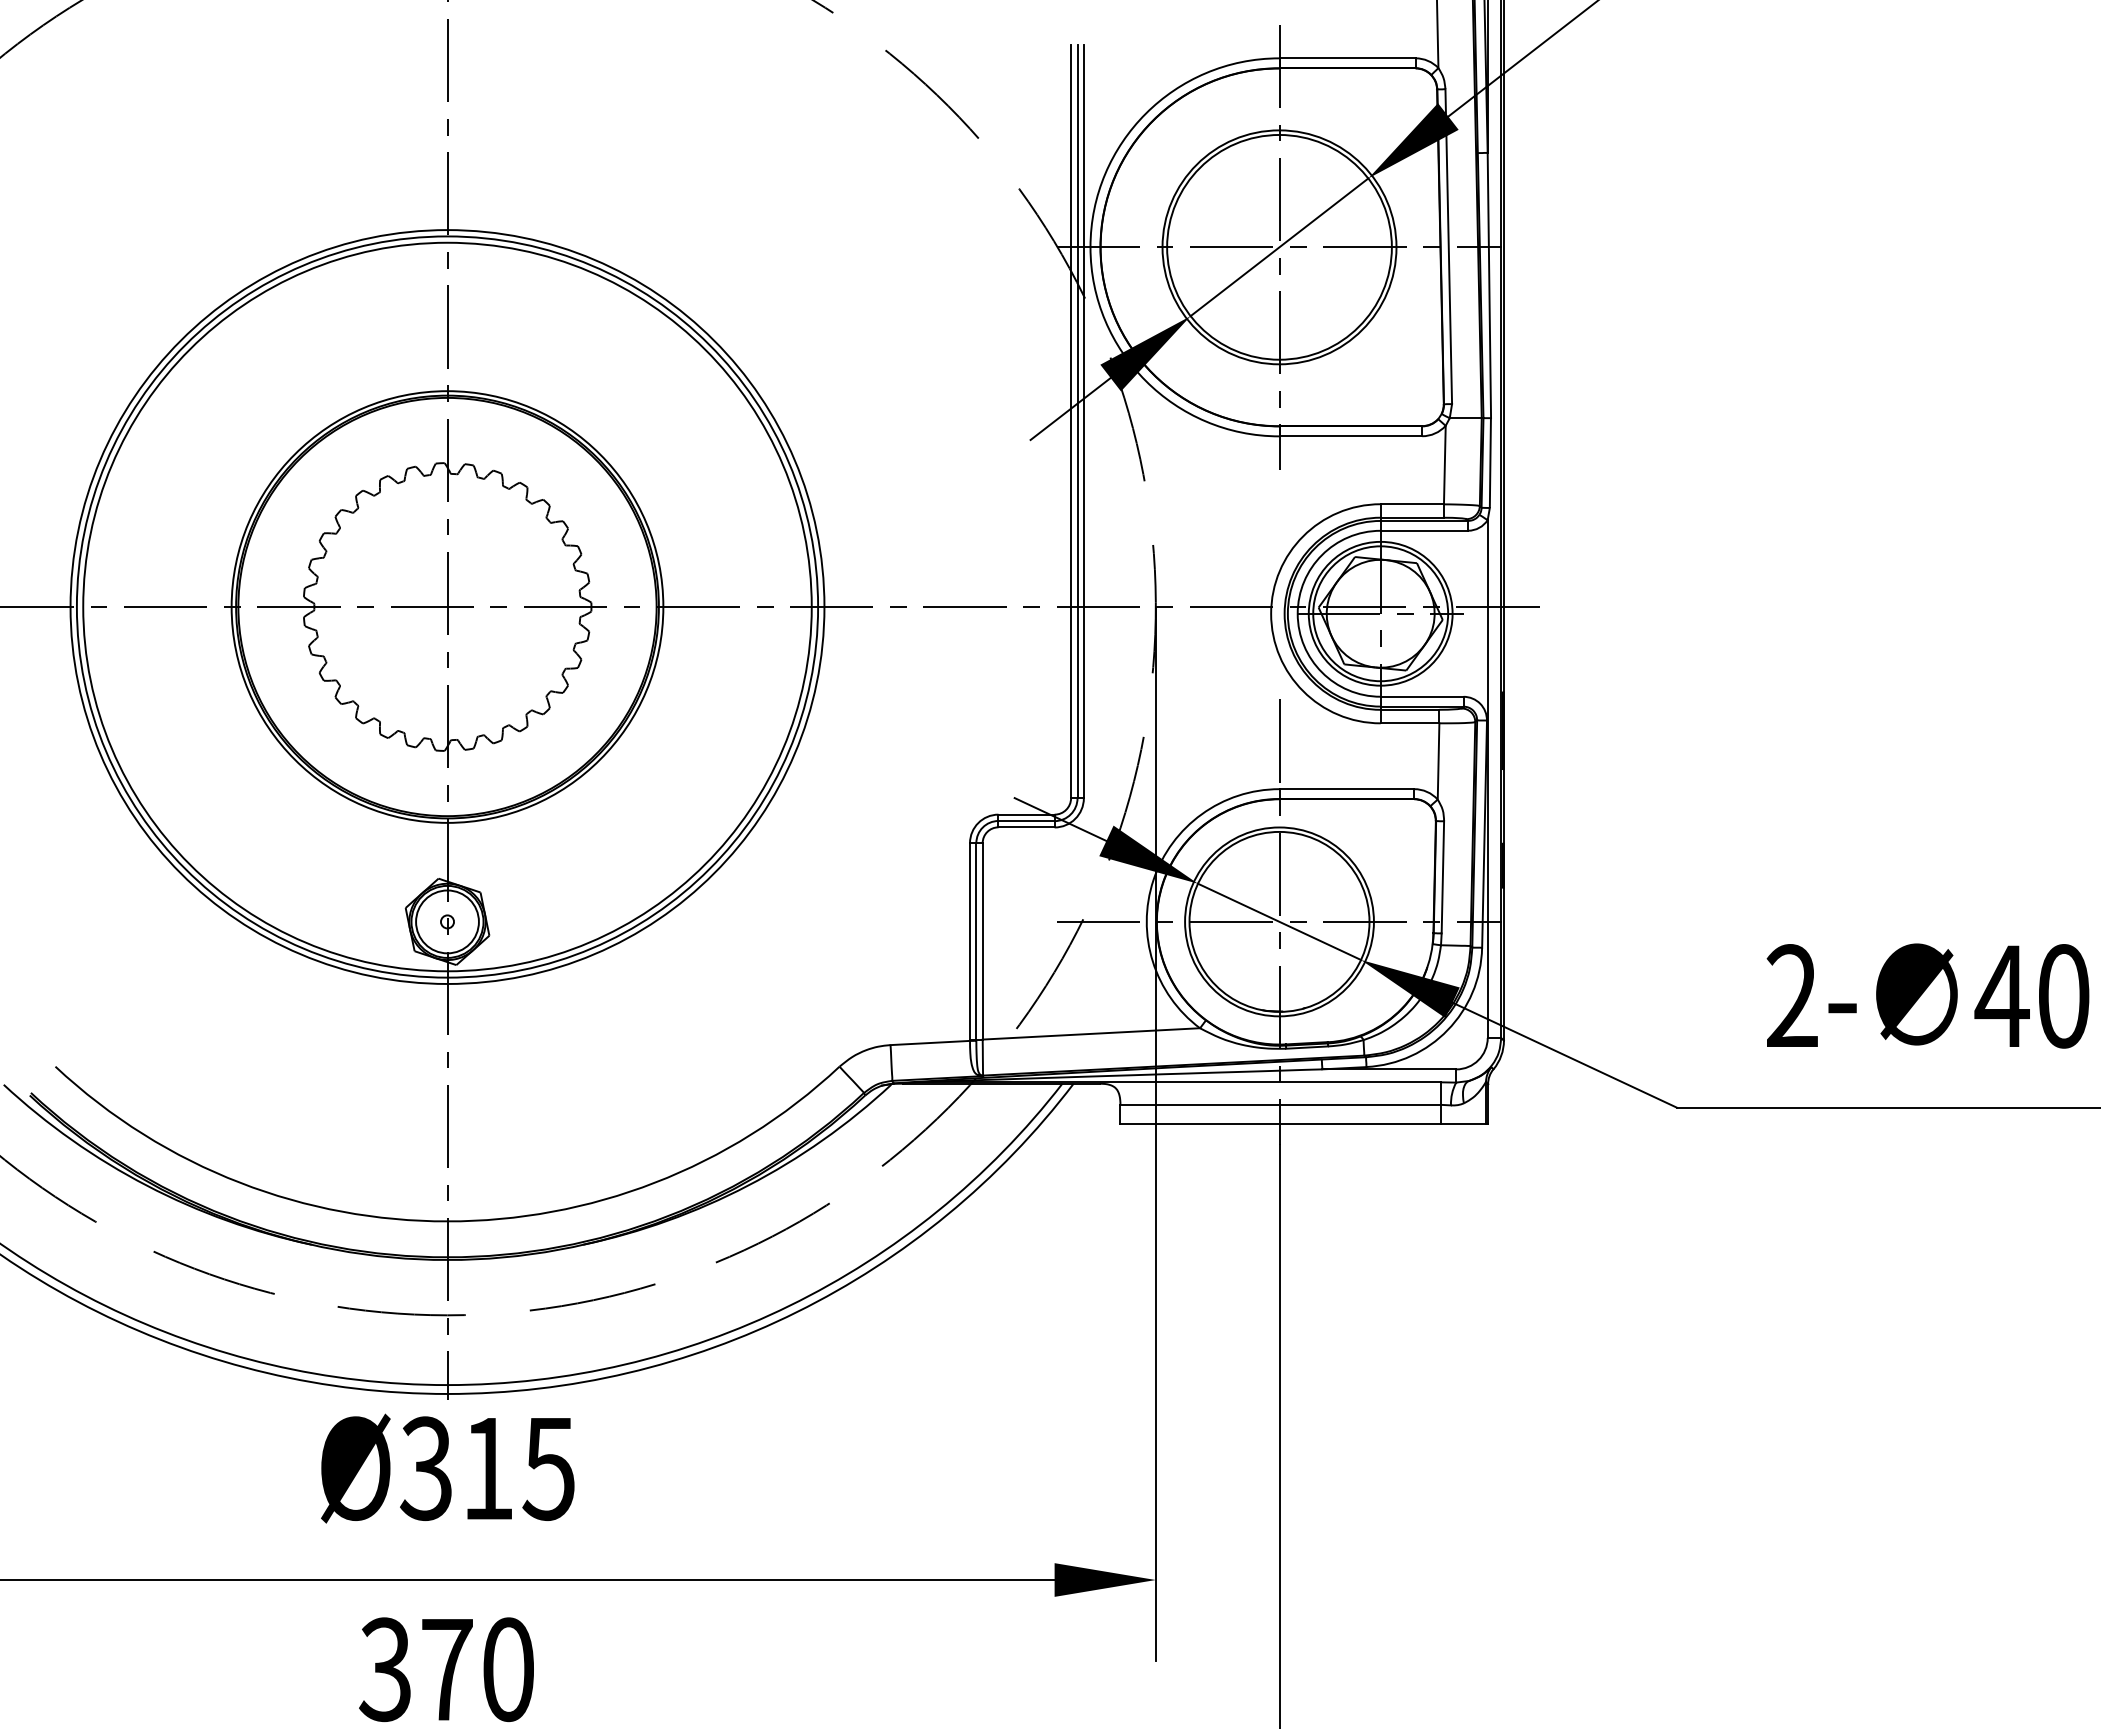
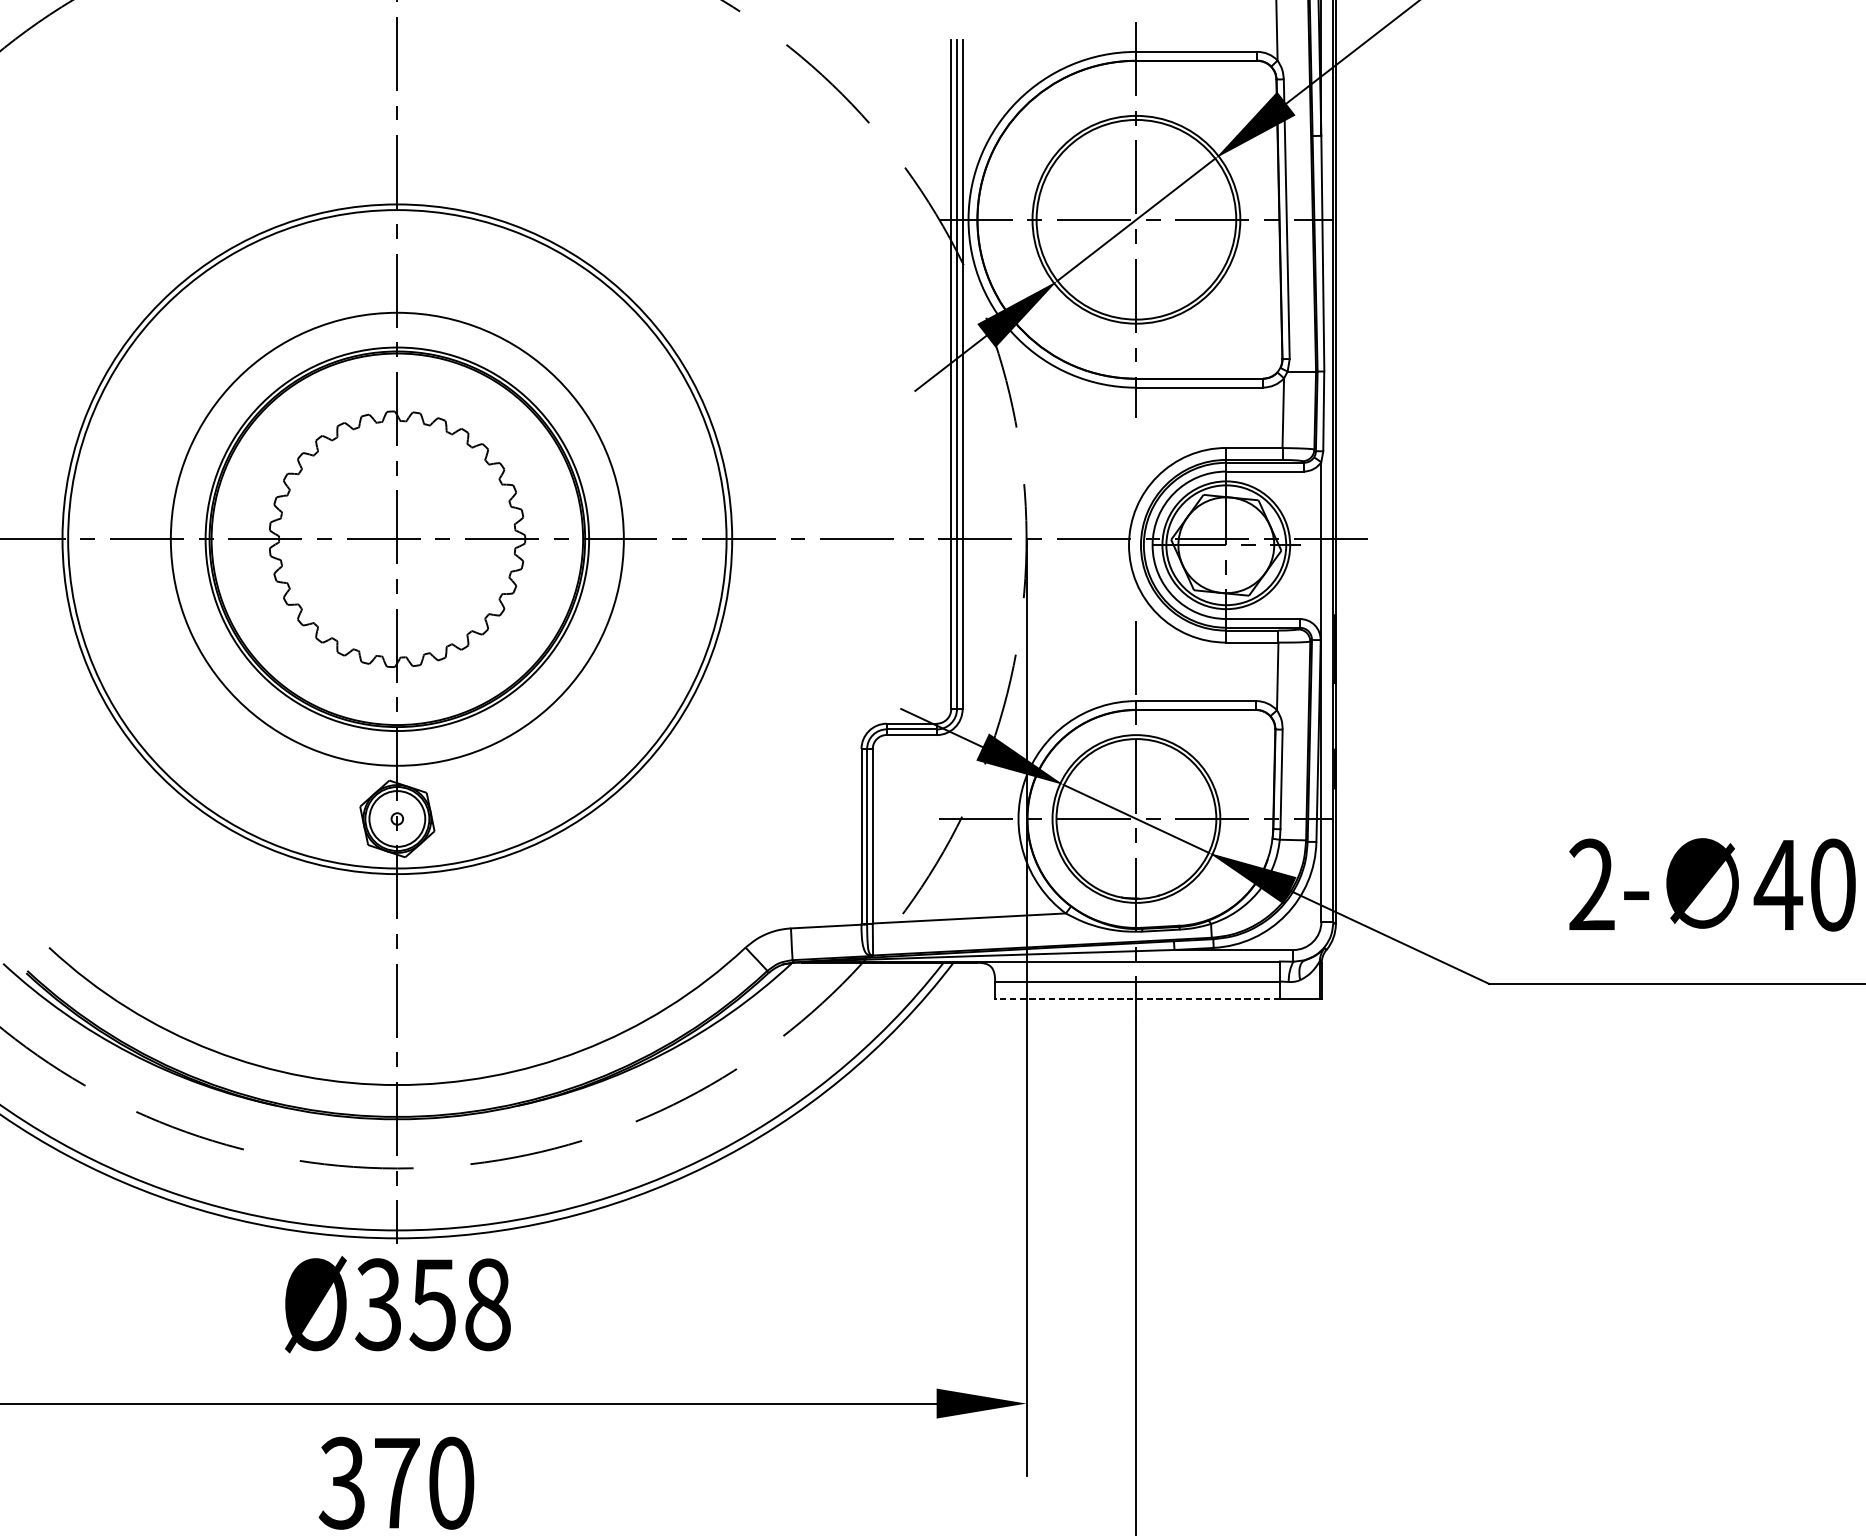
circle: (447, 606) -> (397, 538), size x0.7
line: (1280, 1124) -> (1137, 998), solid -> dashed
text: (518, 1468) -> (460, 1304), Ø315 -> Ø358

